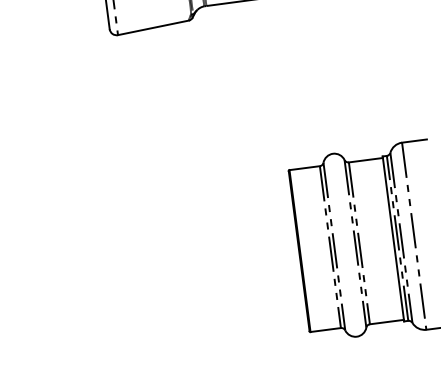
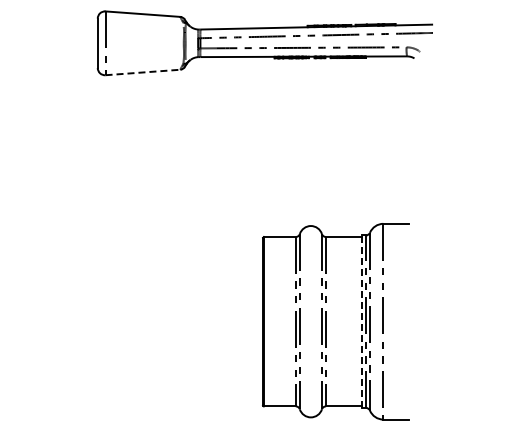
line: (153, 27) -> (143, 72), solid -> dashed
line: (393, 238) -> (361, 321), solid -> dashed

